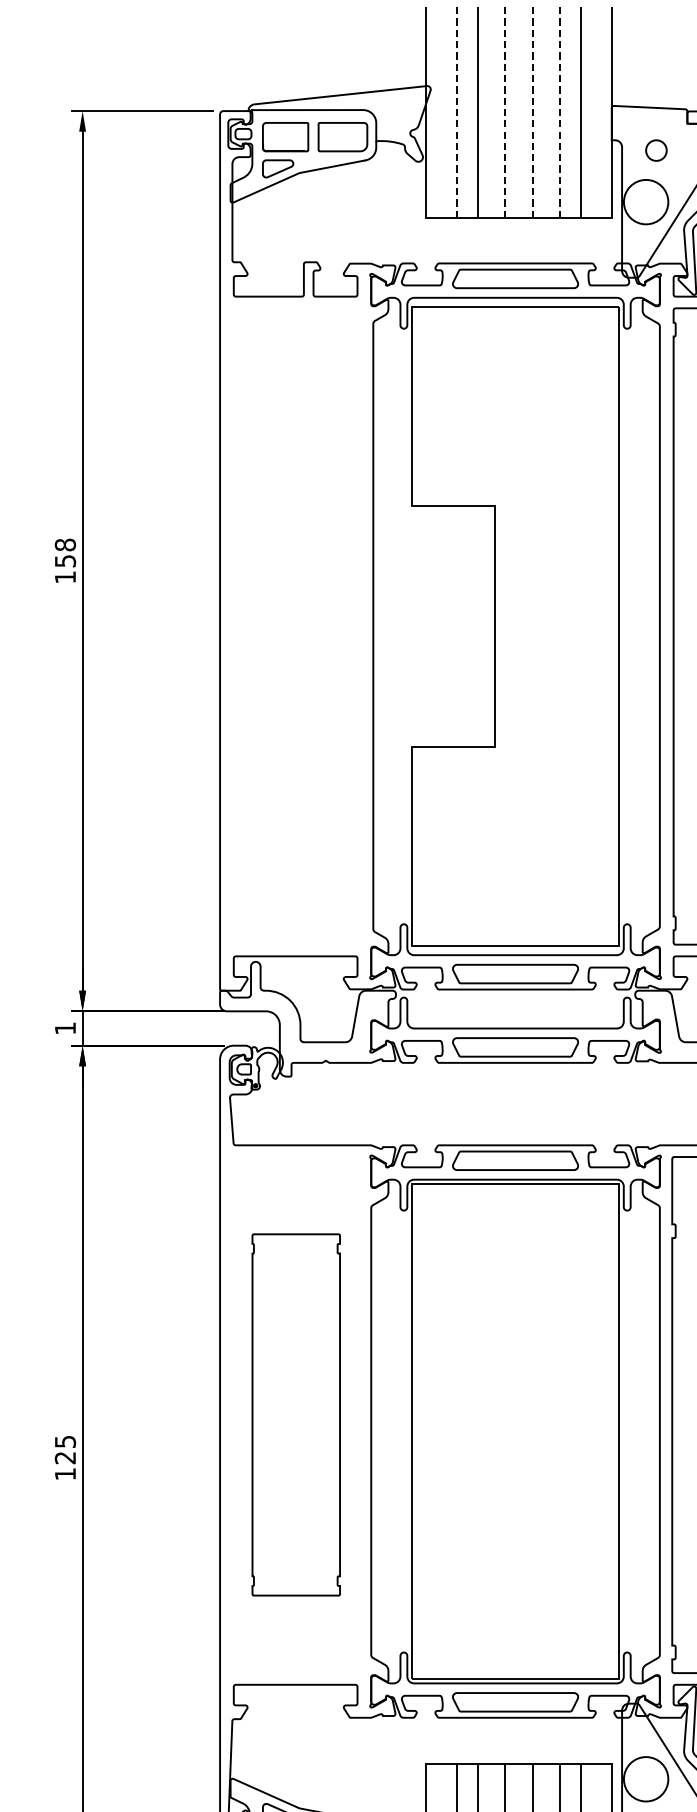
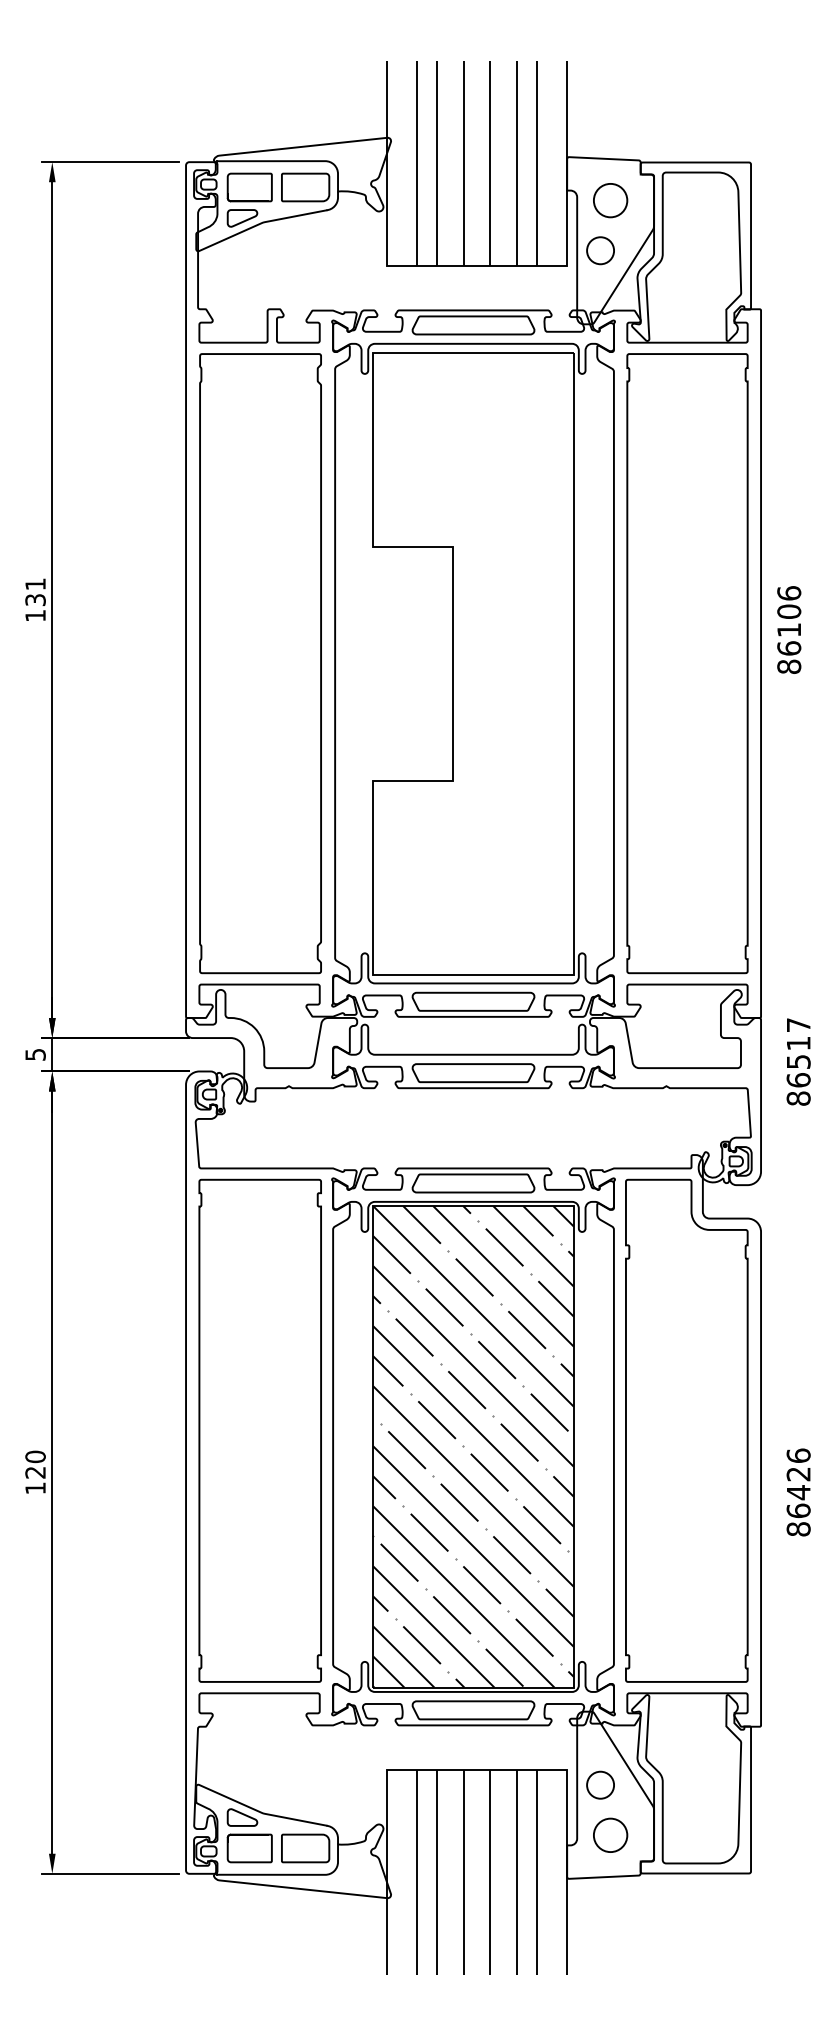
line: (456, 112) -> (416, 163), dashed -> solid
line: (505, 112) -> (463, 163), dashed -> solid
line: (533, 112) -> (490, 163), dashed -> solid
line: (559, 112) -> (516, 163), dashed -> solid
circle: (656, 150) -> (610, 200), size x1.67
circle: (646, 201) -> (600, 250), size x0.62
text: (65, 552) -> (35, 591), 158 -> 131
part: (296, 626) -> (260, 663), added
text: (65, 1028) -> (35, 1054), 1 -> 5
part: (295, 1414) -> (259, 1430), size x1.43
hatch: (515, 1431) -> (473, 1446), added
text: (65, 1441) -> (35, 1456), 125 -> 120
circle: (646, 1778) -> (600, 1784), size x0.62

